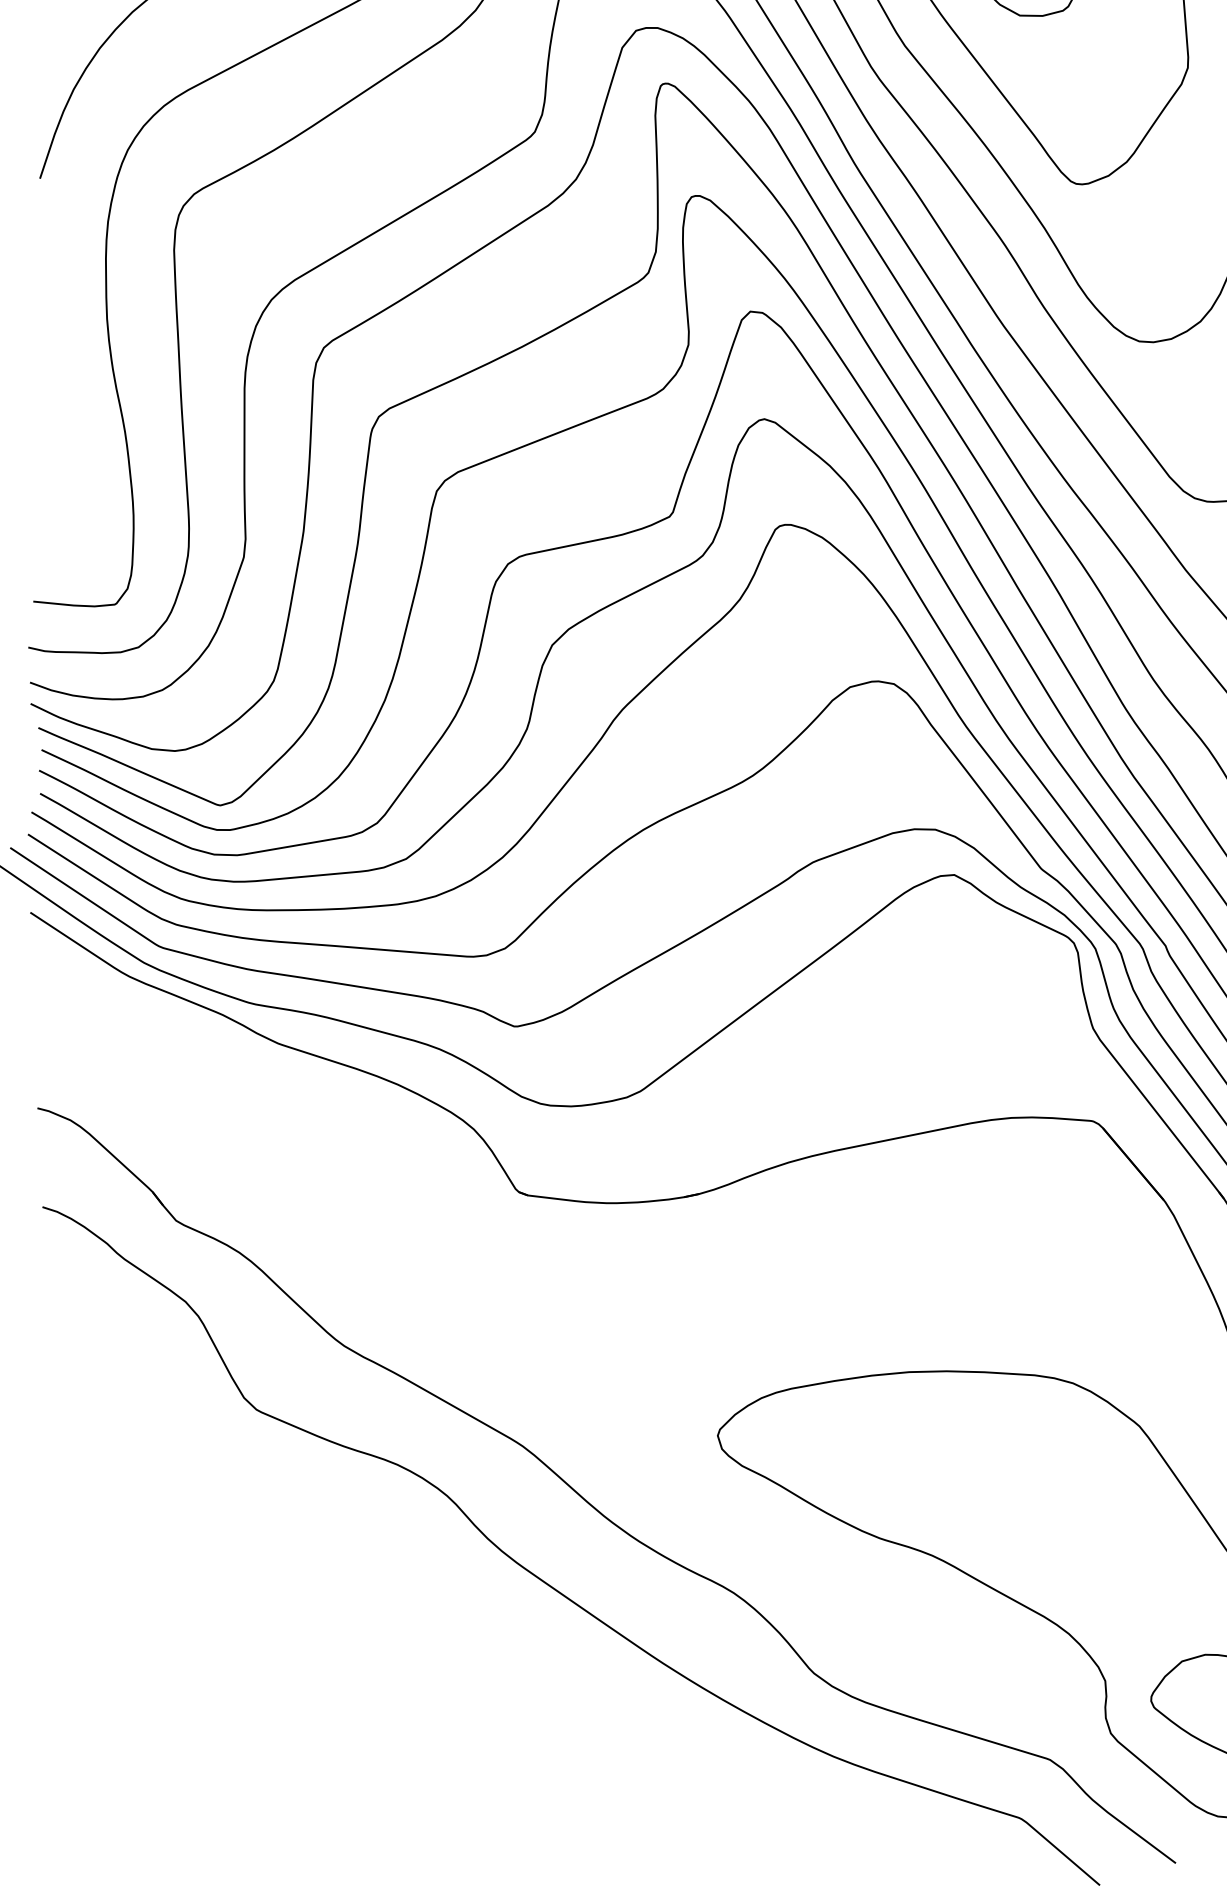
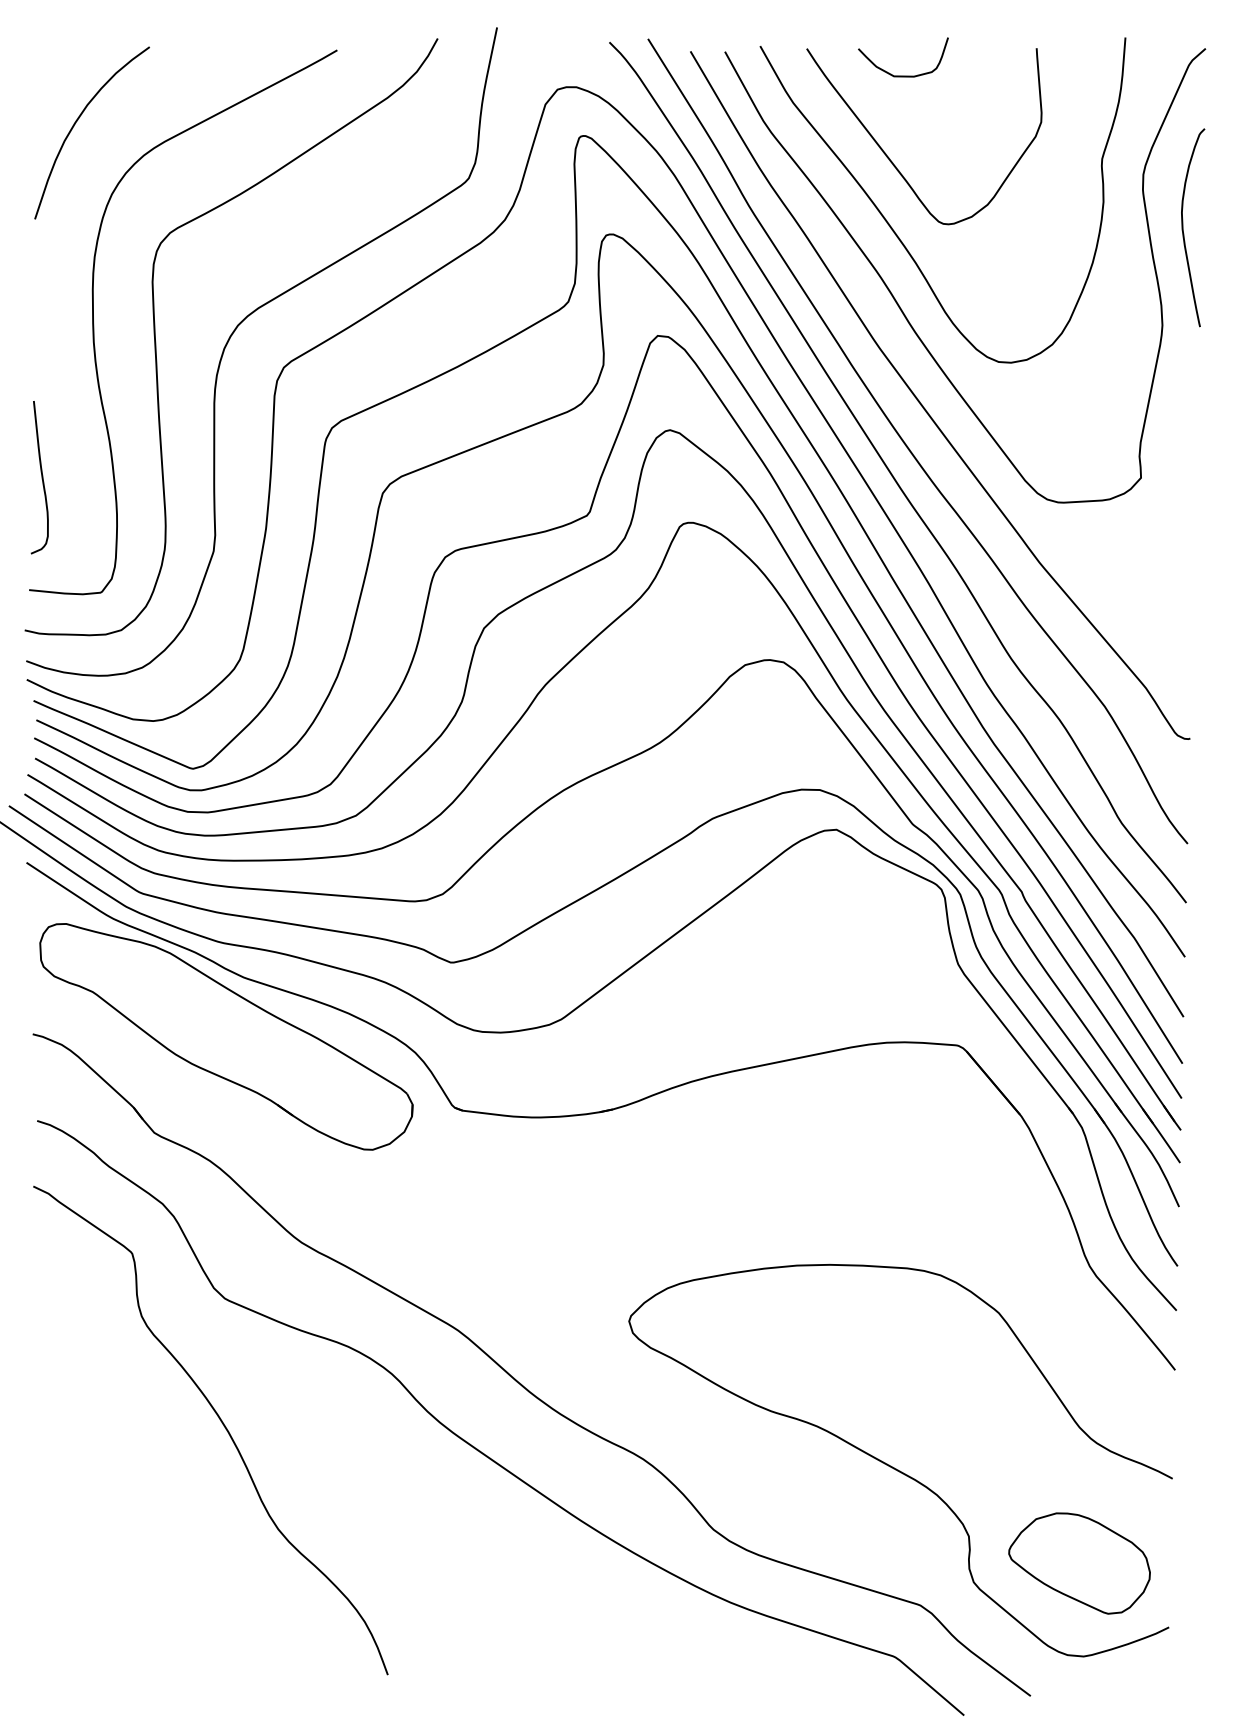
curve: (47, 473) -> (41, 477), added
part: (258, 1110) -> (226, 1036), added
curve: (253, 1553) -> (222, 1424), added

